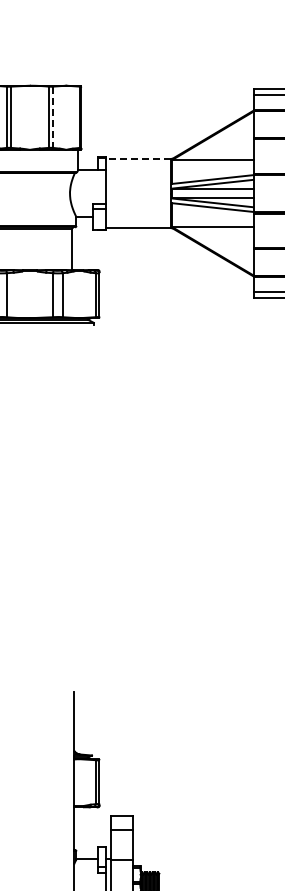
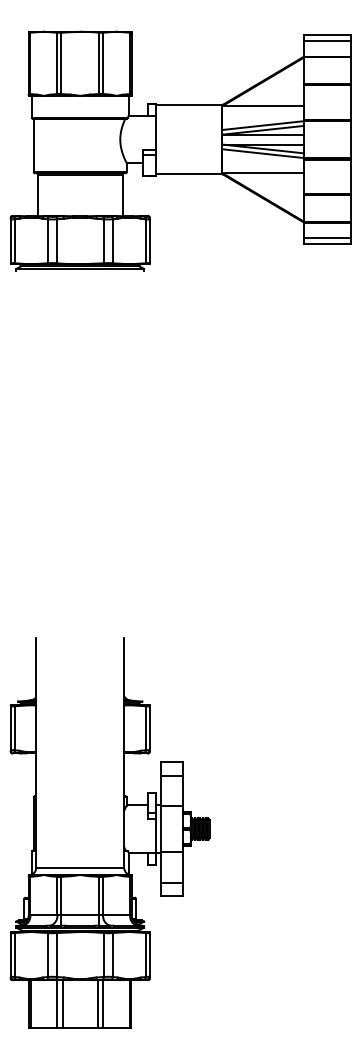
line: (53, 117) -> (103, 63), dashed -> solid
line: (138, 158) -> (188, 104), dashed -> solid

